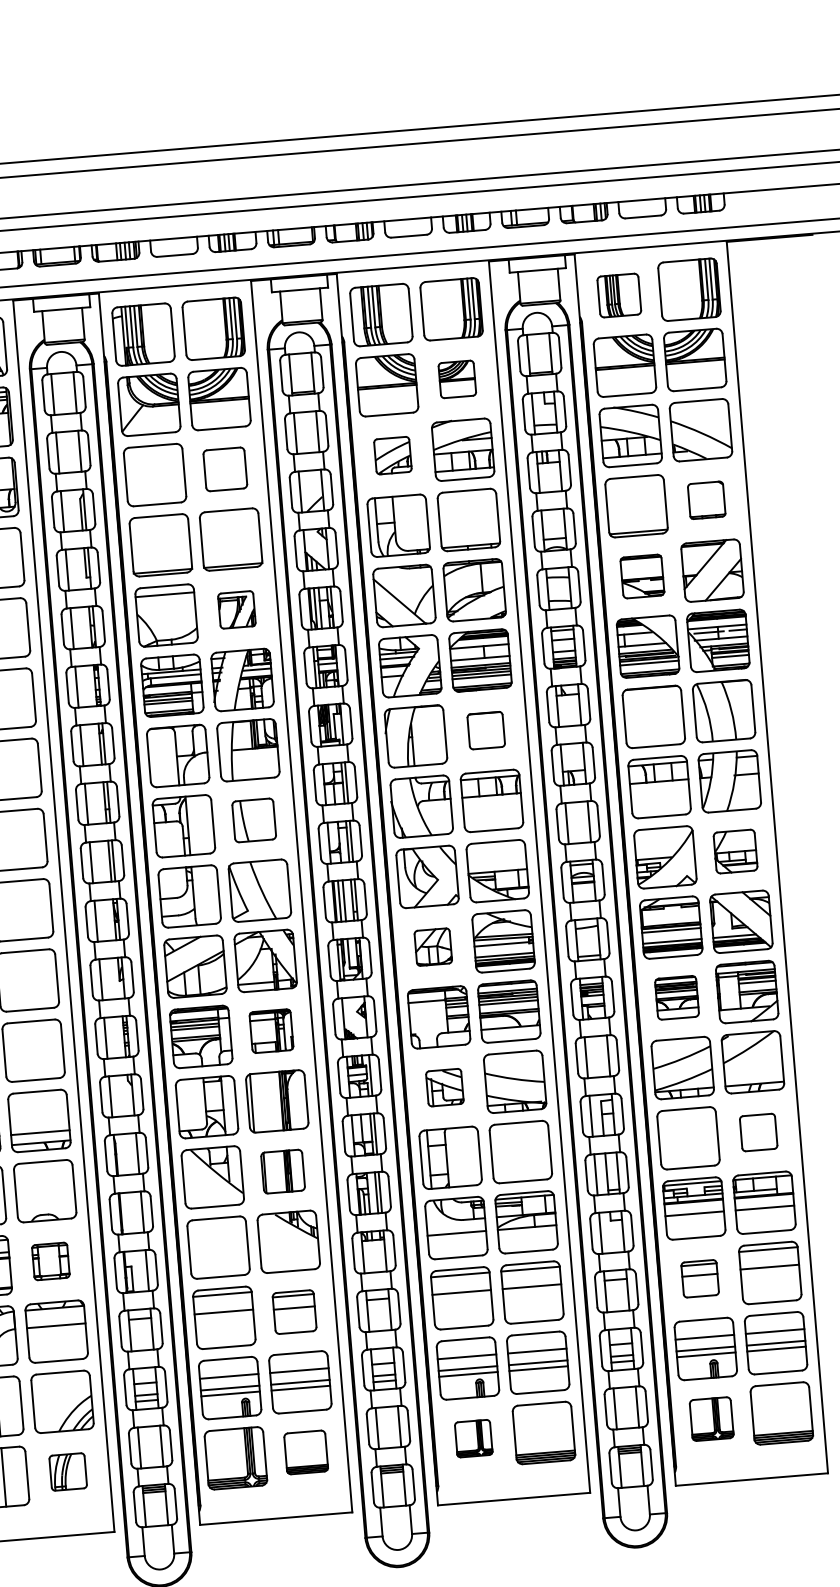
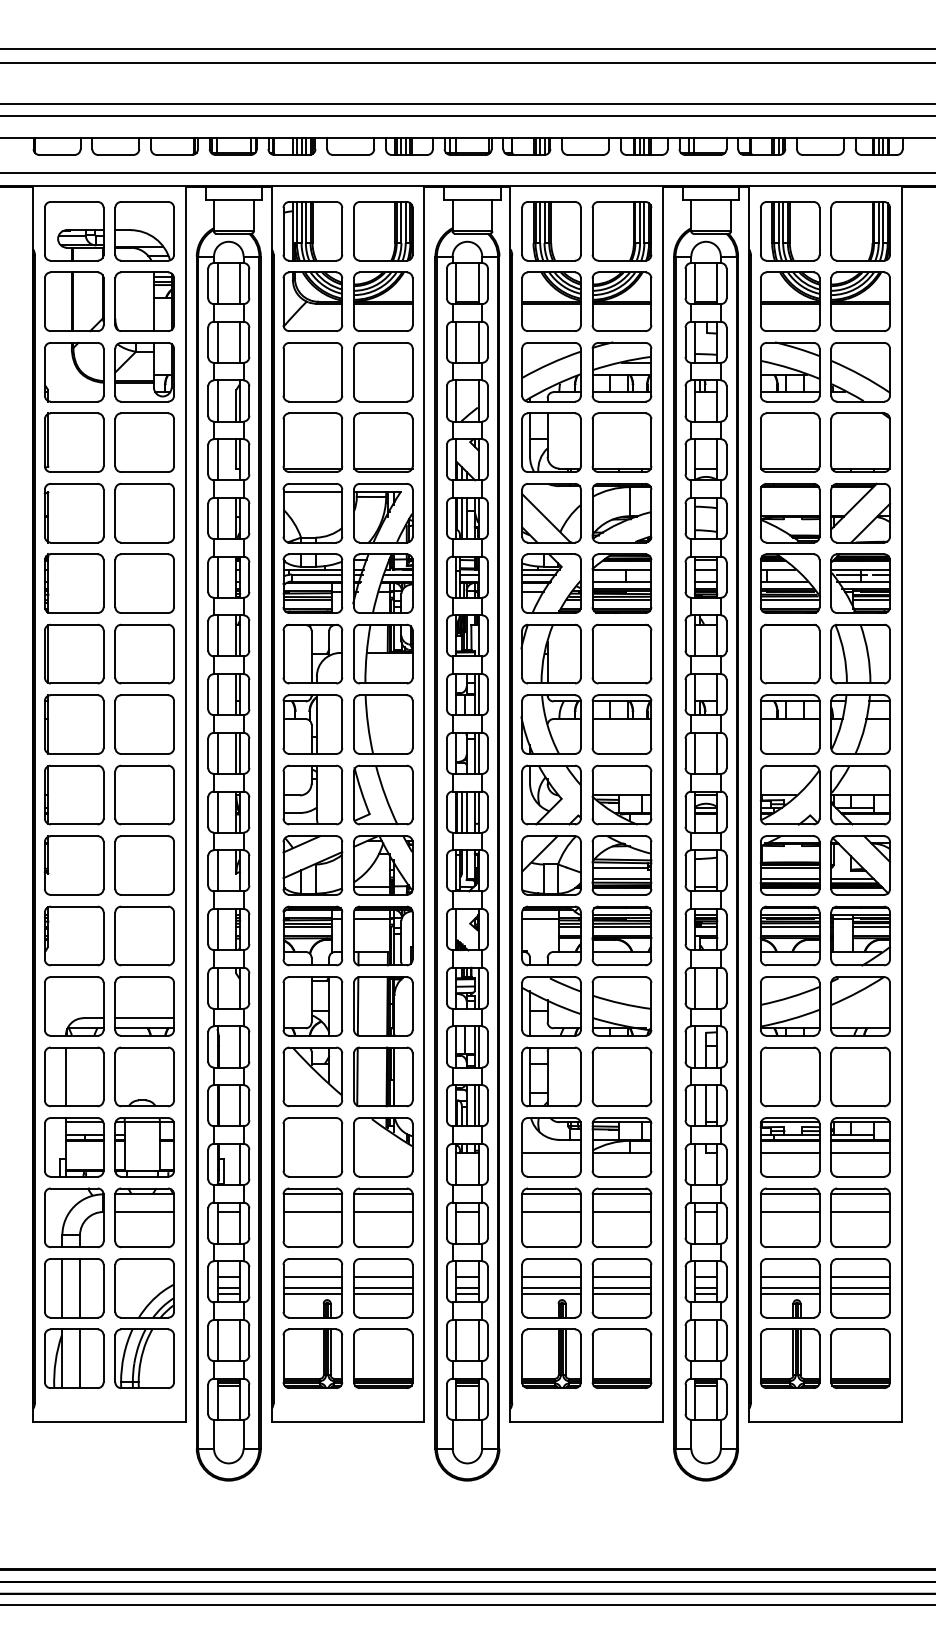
part: (619, 295) -> (790, 231), size x1.43
part: (456, 379) -> (621, 301), size x1.67
part: (392, 455) -> (551, 372), size x1.67
part: (225, 469) -> (383, 372), size x1.43
part: (706, 500) -> (860, 442), size x1.67
part: (642, 576) -> (790, 513), size x1.43
part: (237, 610) -> (383, 513), size x1.67
part: (485, 730) -> (621, 653), size x1.67
part: (254, 820) -> (383, 724), size x1.43
part: (735, 851) -> (860, 794), size x1.43
part: (433, 947) -> (551, 865), size x1.67
part: (677, 997) -> (790, 935), size x1.43
part: (271, 1030) -> (383, 935), size x1.43
part: (444, 1087) -> (551, 1006), size x1.67
part: (758, 1132) -> (860, 1076), size x1.67
part: (283, 1171) -> (383, 1076), size x1.43
part: (50, 1261) -> (144, 1147), size x1.67
part: (700, 1278) -> (790, 1217), size x1.67
part: (294, 1311) -> (383, 1217), size x1.43
part: (711, 1418) -> (790, 1358), size x1.43
part: (473, 1438) -> (551, 1358), size x1.67
part: (306, 1452) -> (383, 1358), size x1.43
part: (68, 1471) -> (144, 1358), size x1.67

